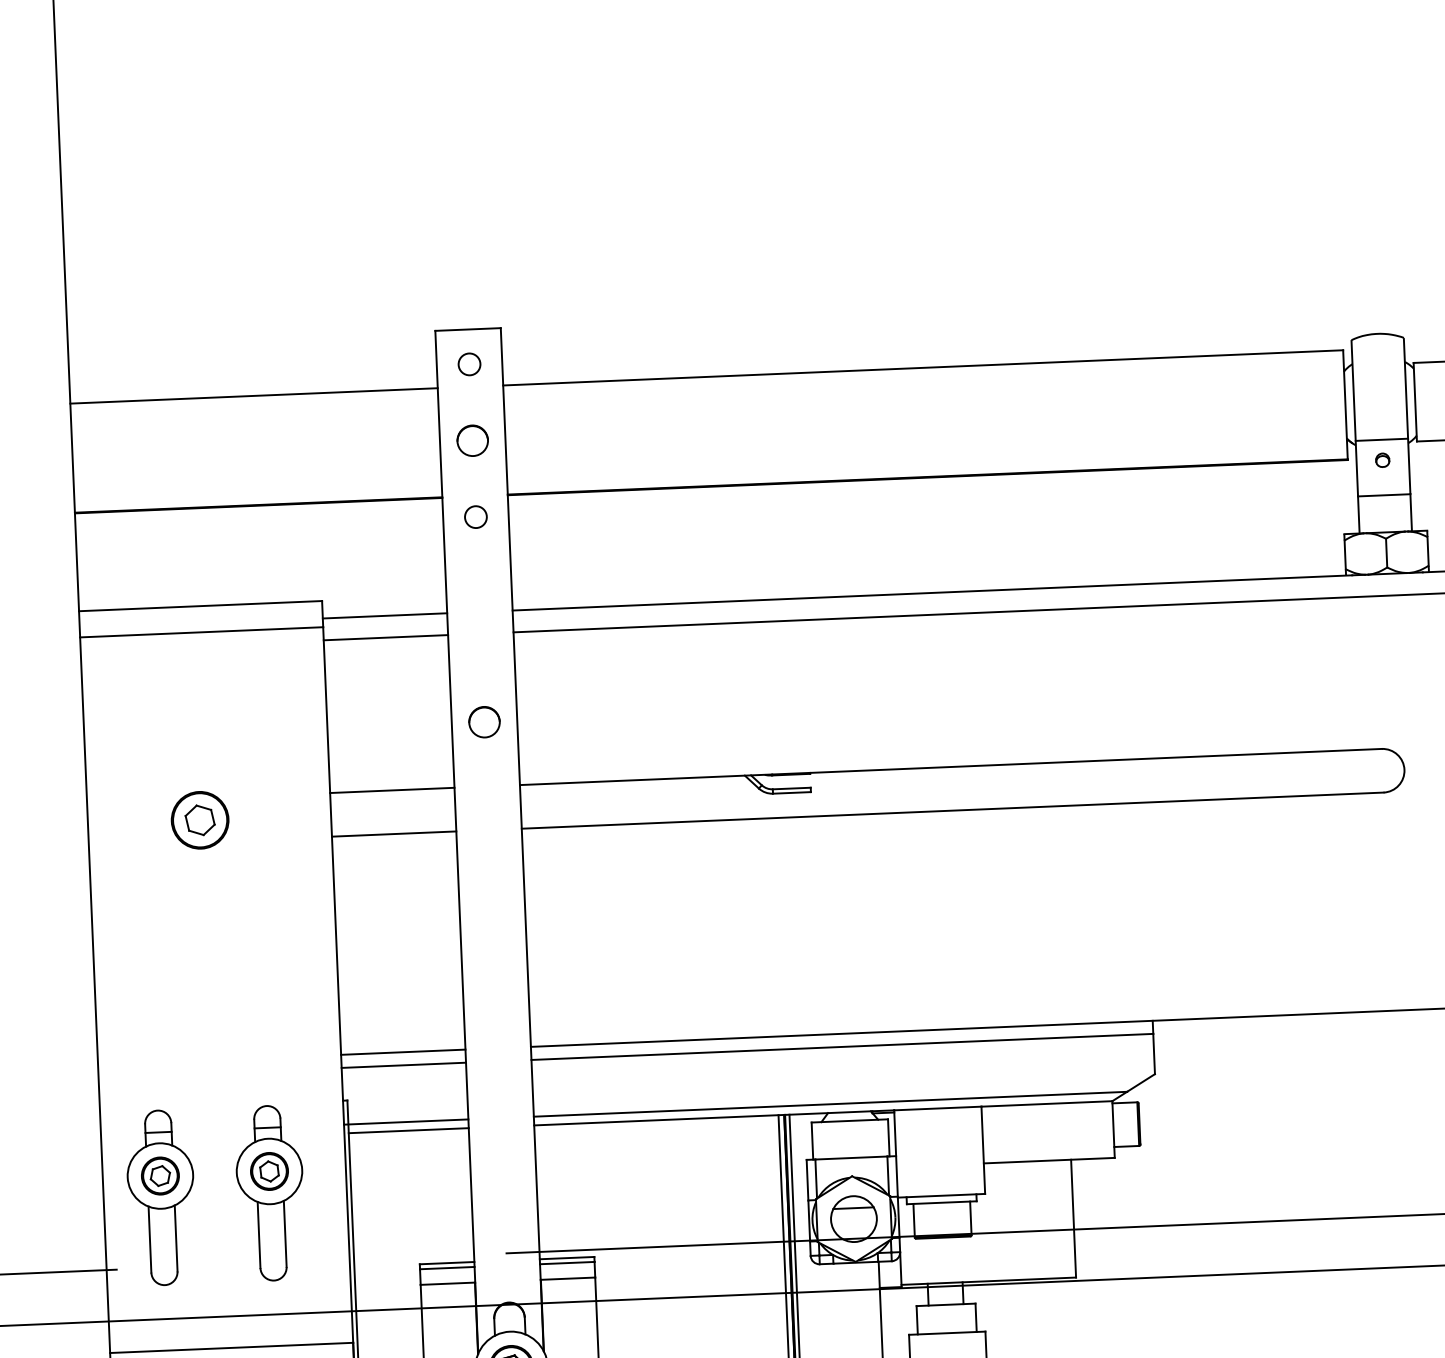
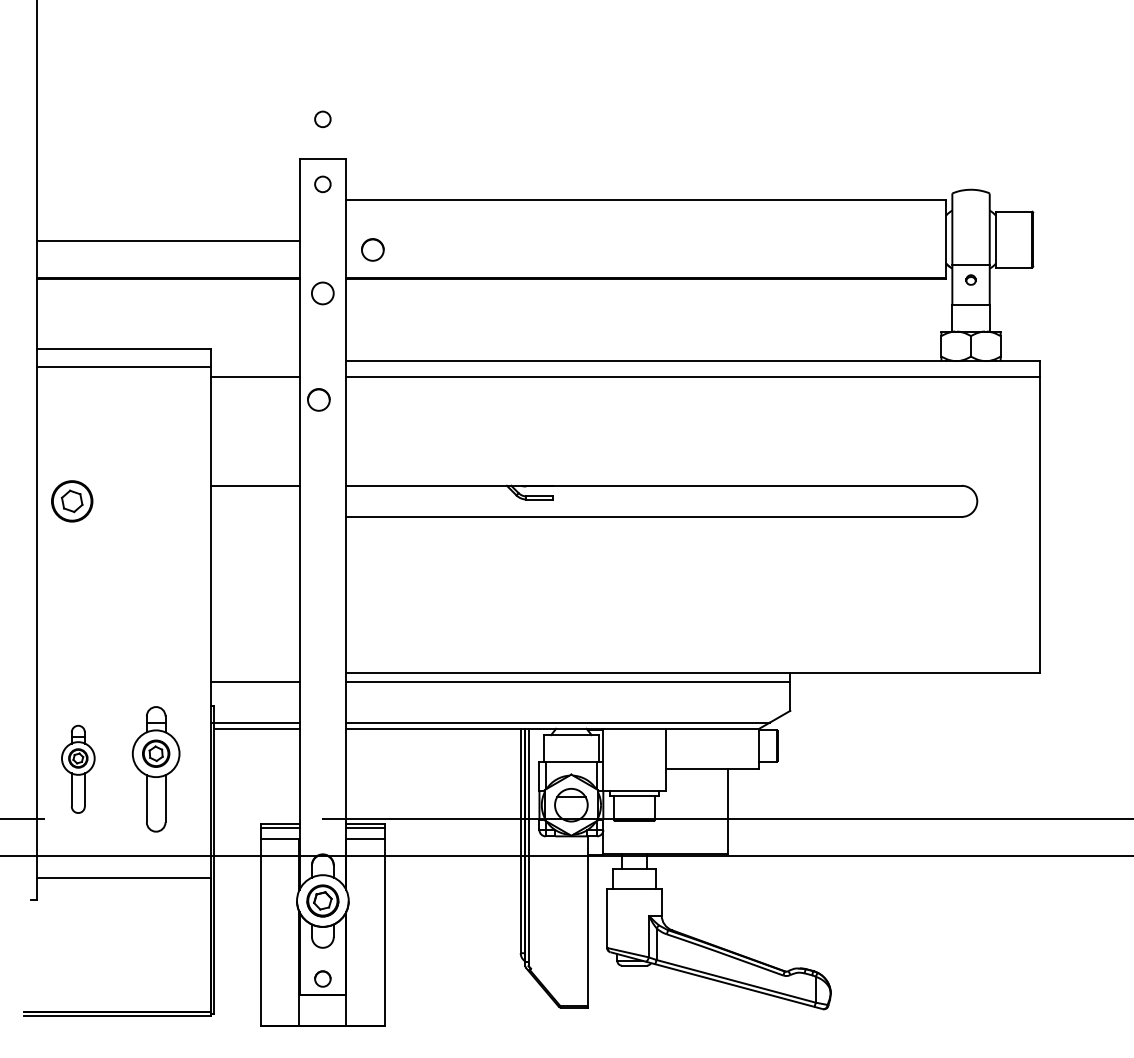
circle: (465, 273) -> (322, 119), added
line: (254, 396) -> (168, 241), moved
circle: (472, 440) -> (372, 249), moved
circle: (475, 517) -> (322, 293), size x1.4
line: (384, 616) -> (254, 361), removed
circle: (483, 721) -> (318, 399), moved
part: (200, 820) -> (72, 501), moved
line: (393, 833) -> (254, 516), removed
line: (402, 1051) -> (254, 672), removed
part: (161, 1198) -> (78, 769), size x0.7

